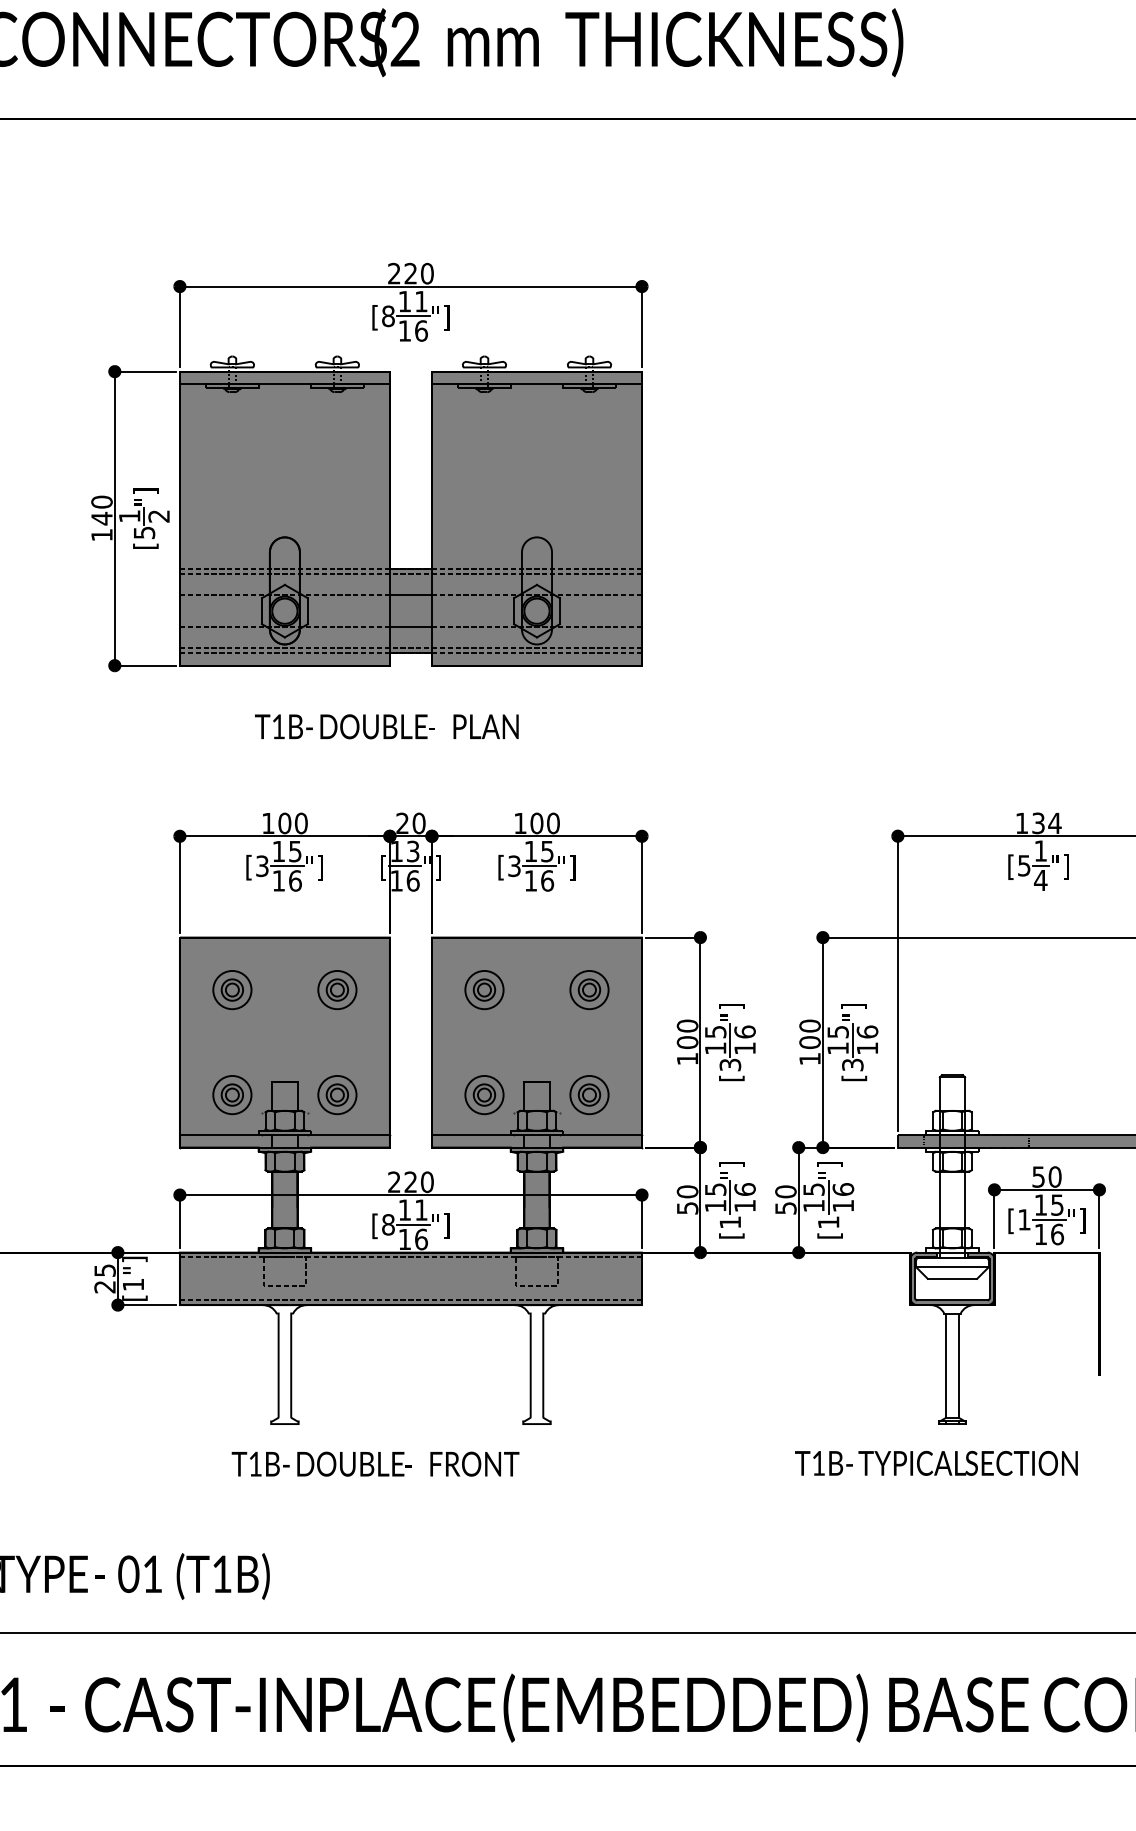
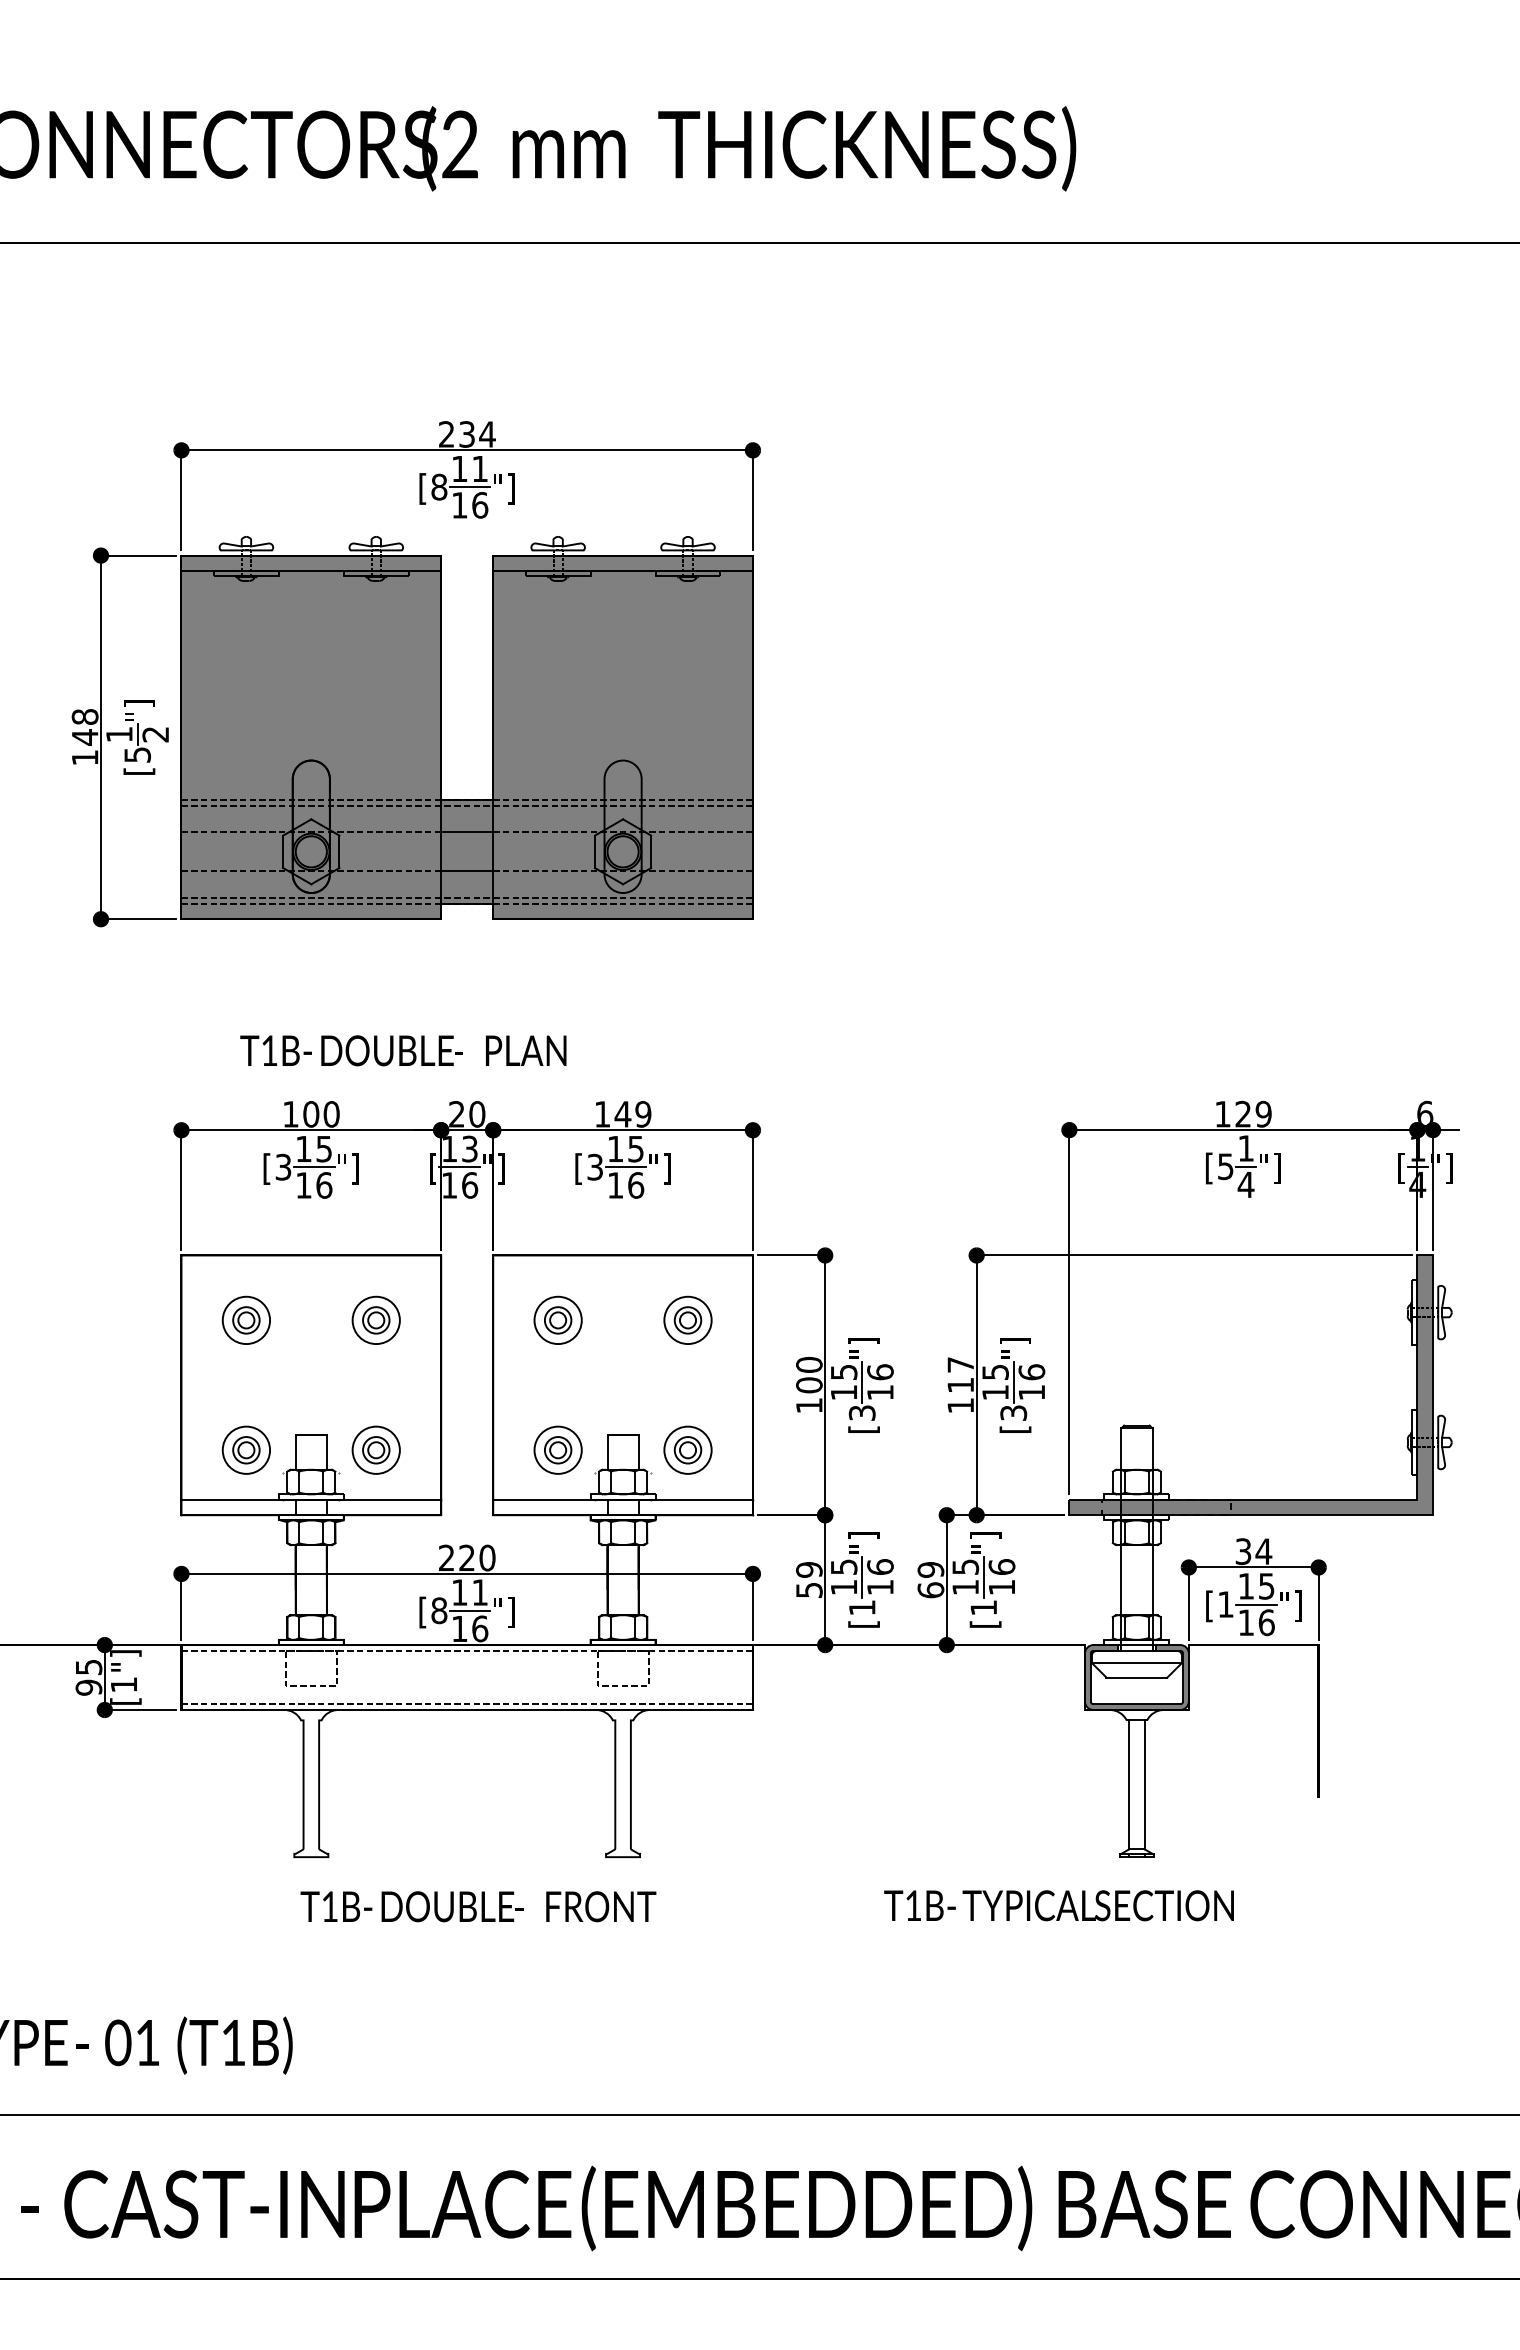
text: (419, 273) -> (477, 434), 220 -> 234
text: (102, 501) -> (85, 716), 140 -> 148
text: (386, 726) -> (403, 1050), moved
text: (1046, 822) -> (1253, 1113), 134 -> 129
text: (544, 823) -> (632, 1114), 100 -> 149
text: (809, 1033) -> (960, 1374), 100 -> 117
fill: (410, 1121) -> (466, 1482), removed
text: (1047, 1176) -> (1254, 1551), 50 -> 34
text: (687, 1191) -> (809, 1569), 50 -> 59
text: (785, 1199) -> (930, 1579), 50 -> 69
text: (104, 1286) -> (88, 1687), 25 -> 95
text: (375, 1463) -> (478, 1906), moved
text: (935, 1463) -> (1058, 1905), moved

